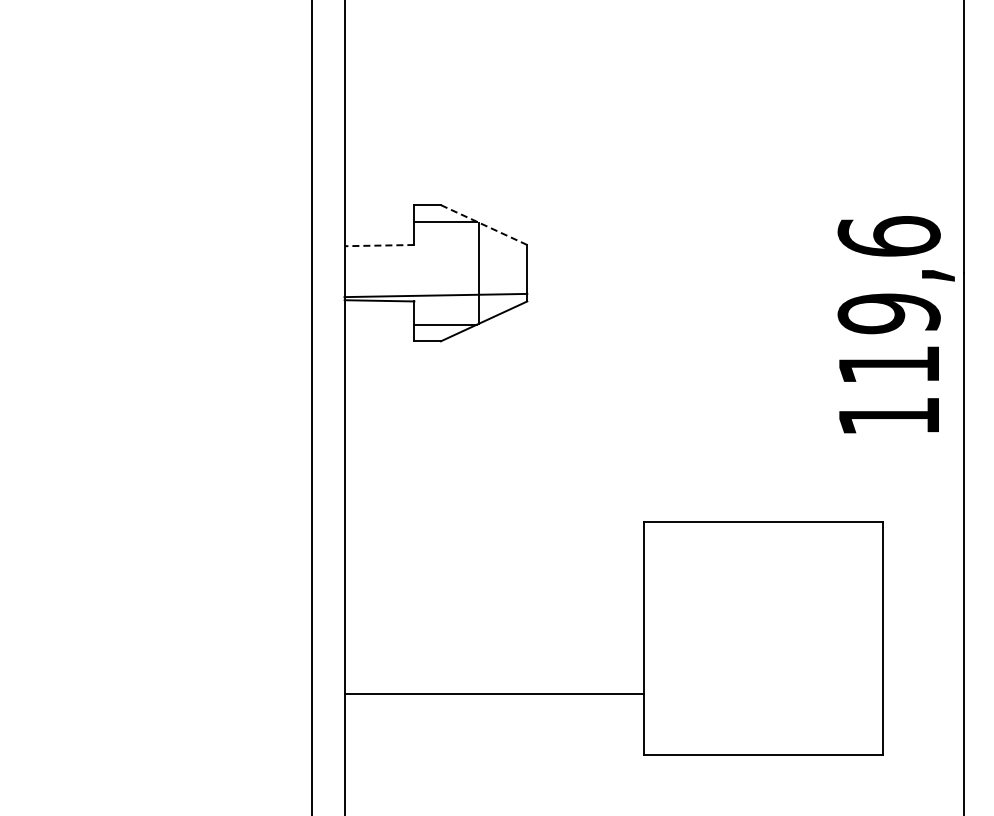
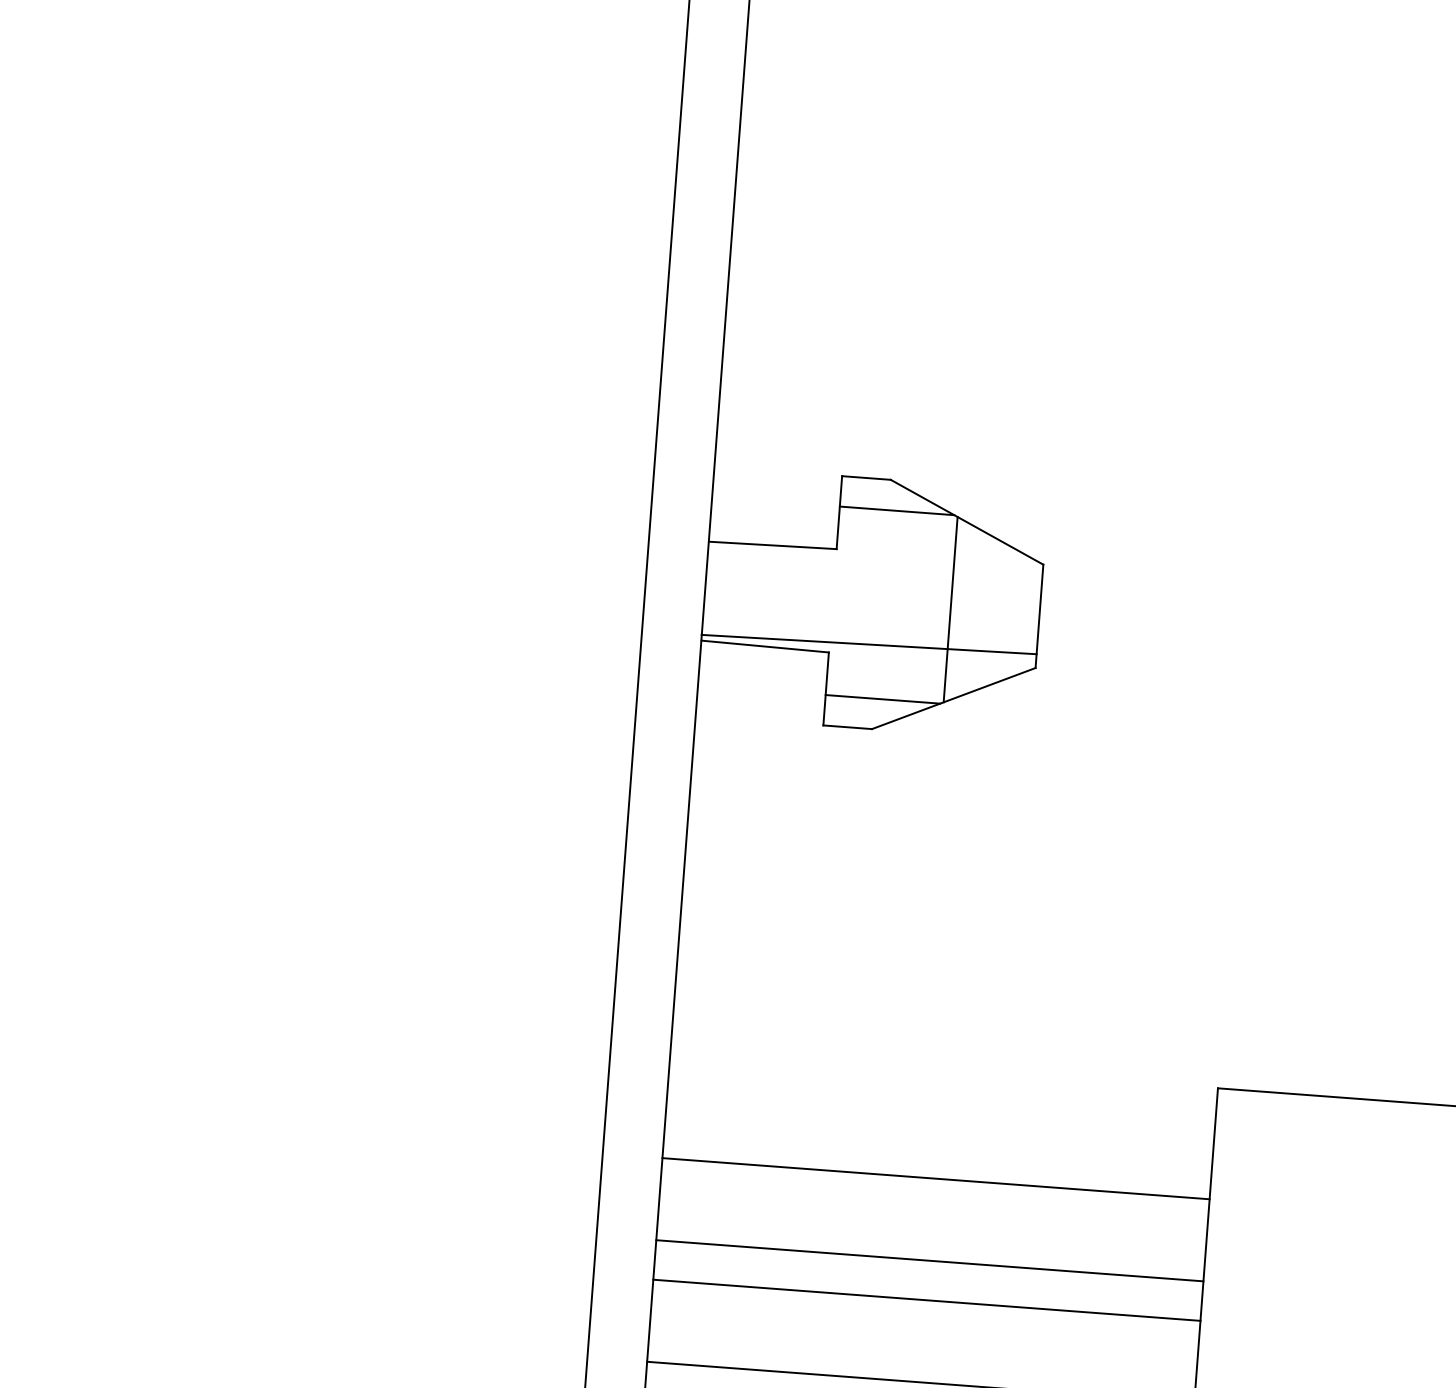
line: (484, 225) -> (967, 523), dashed -> solid
line: (379, 245) -> (772, 545), dashed -> solid
line: (493, 582) -> (935, 1177), added
line: (493, 627) -> (928, 1260), added
line: (493, 649) -> (925, 1300), added

